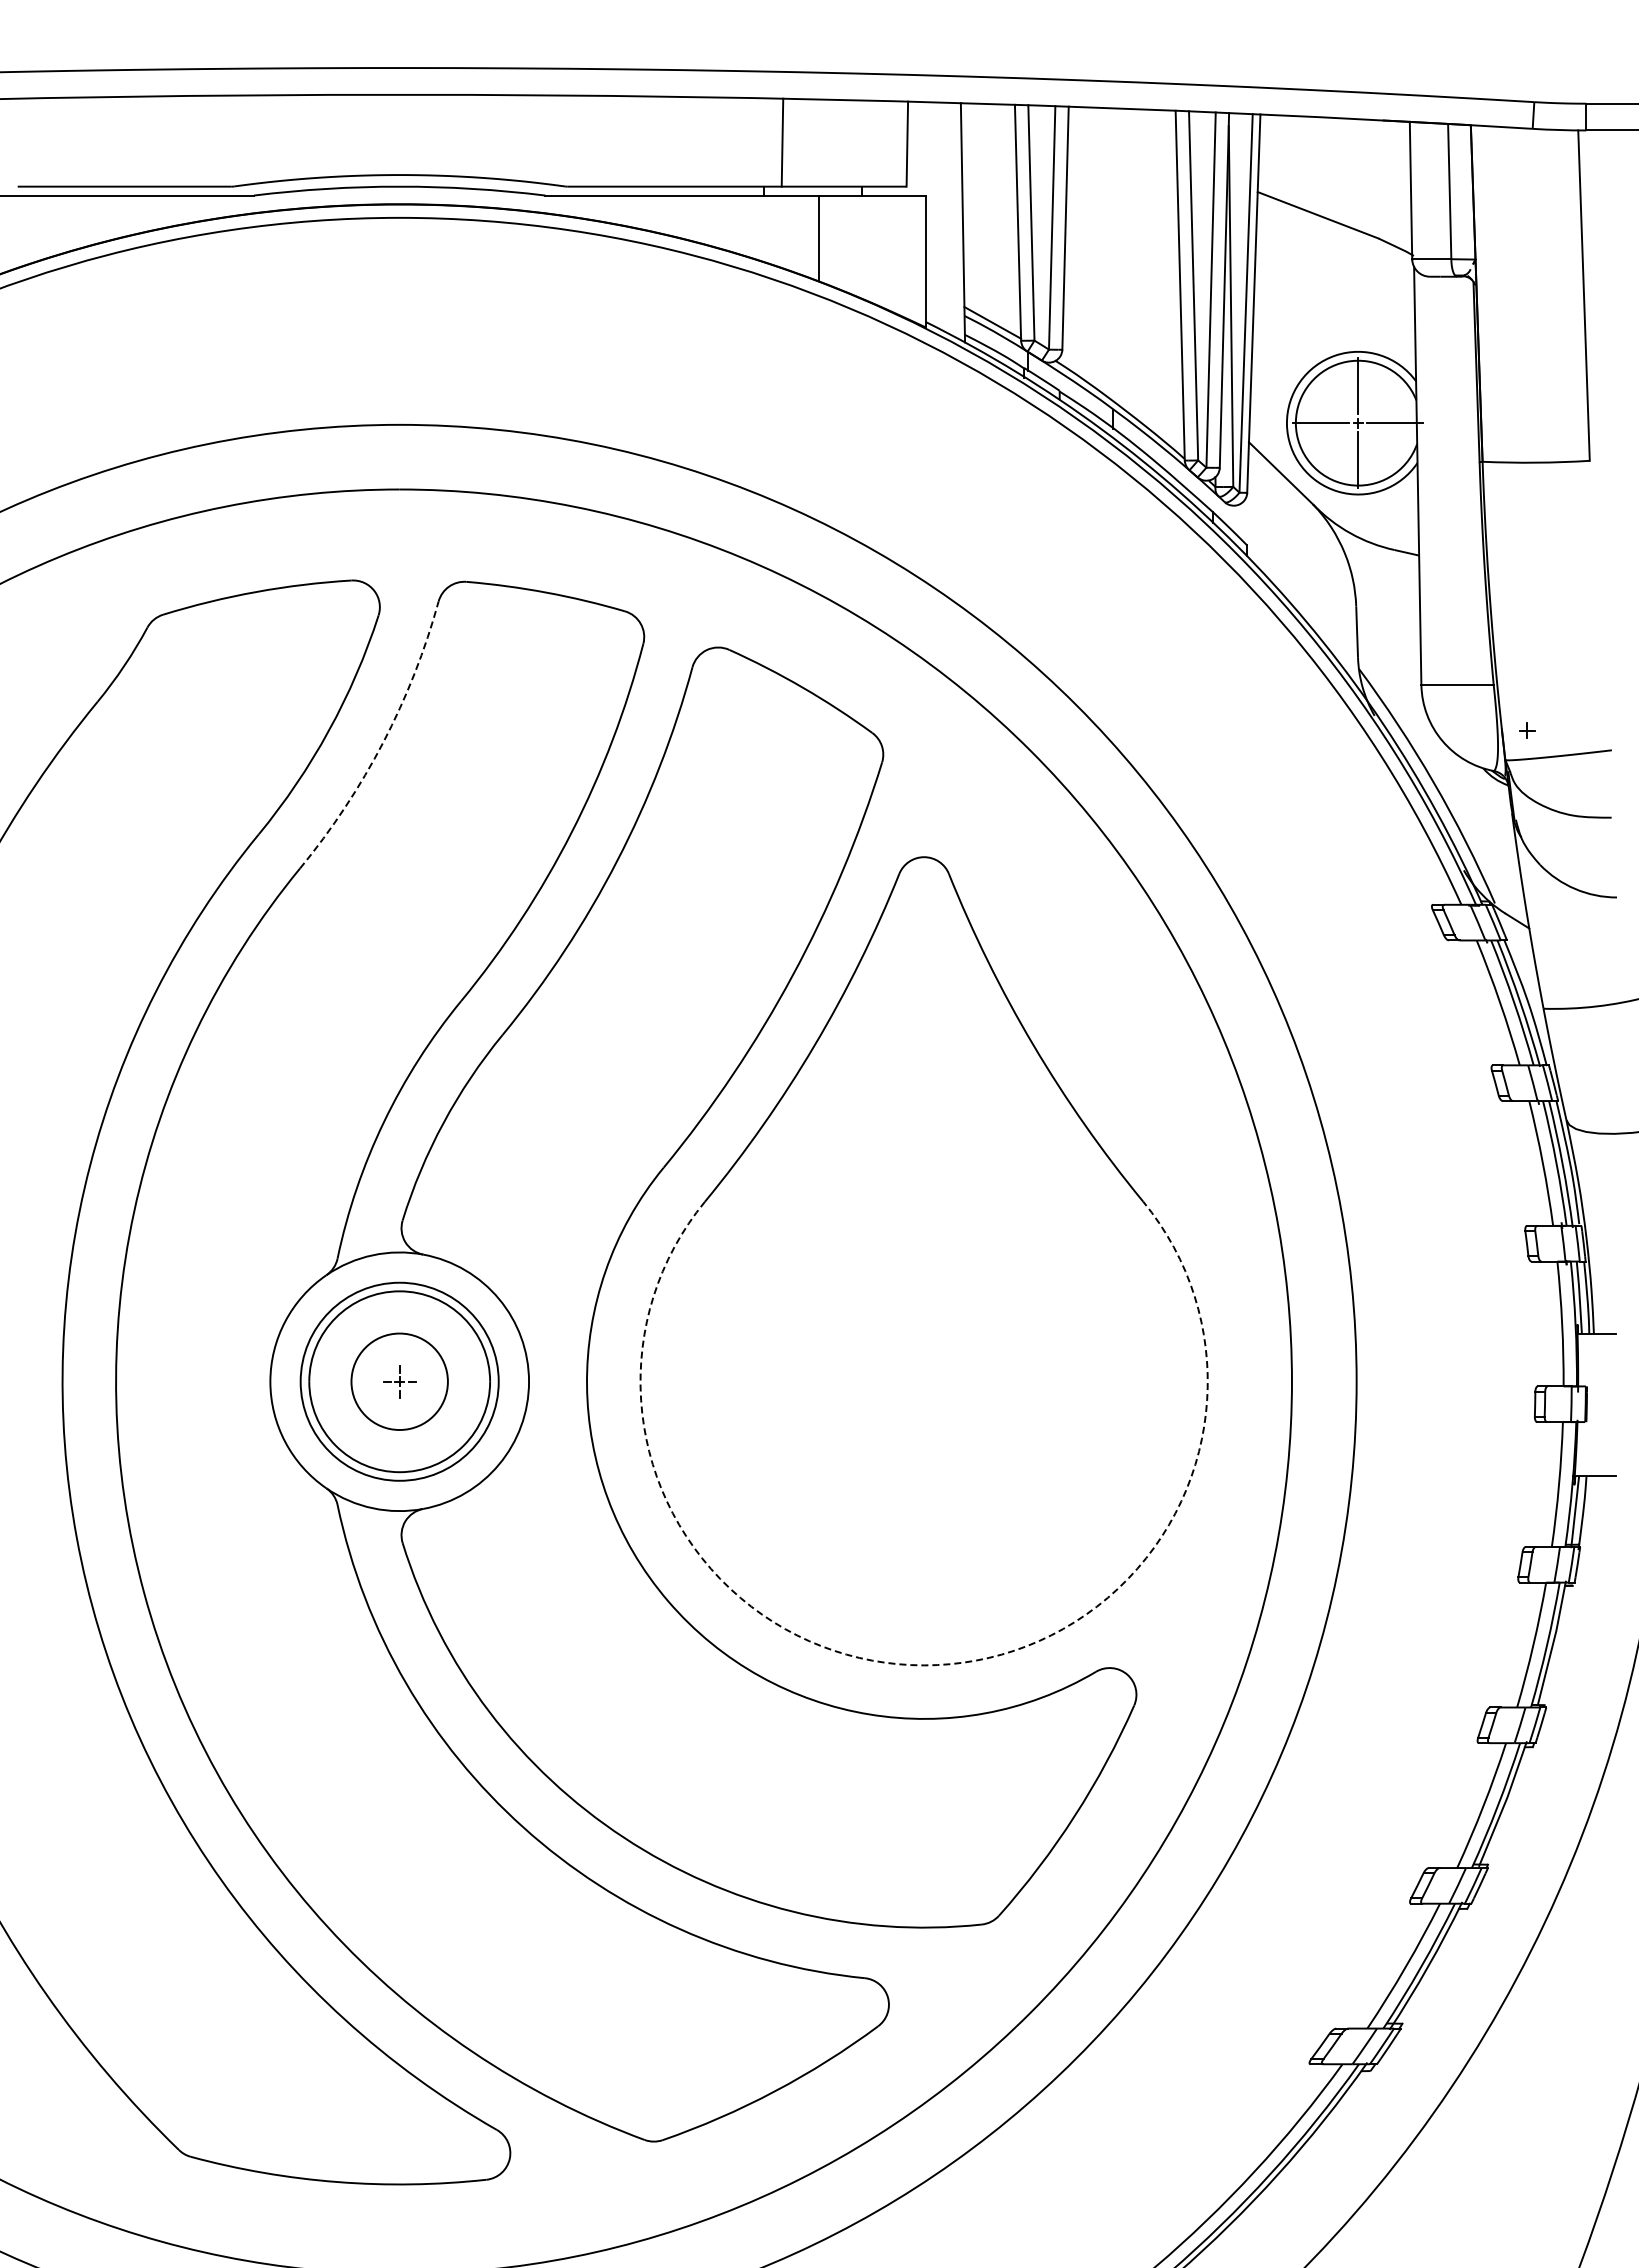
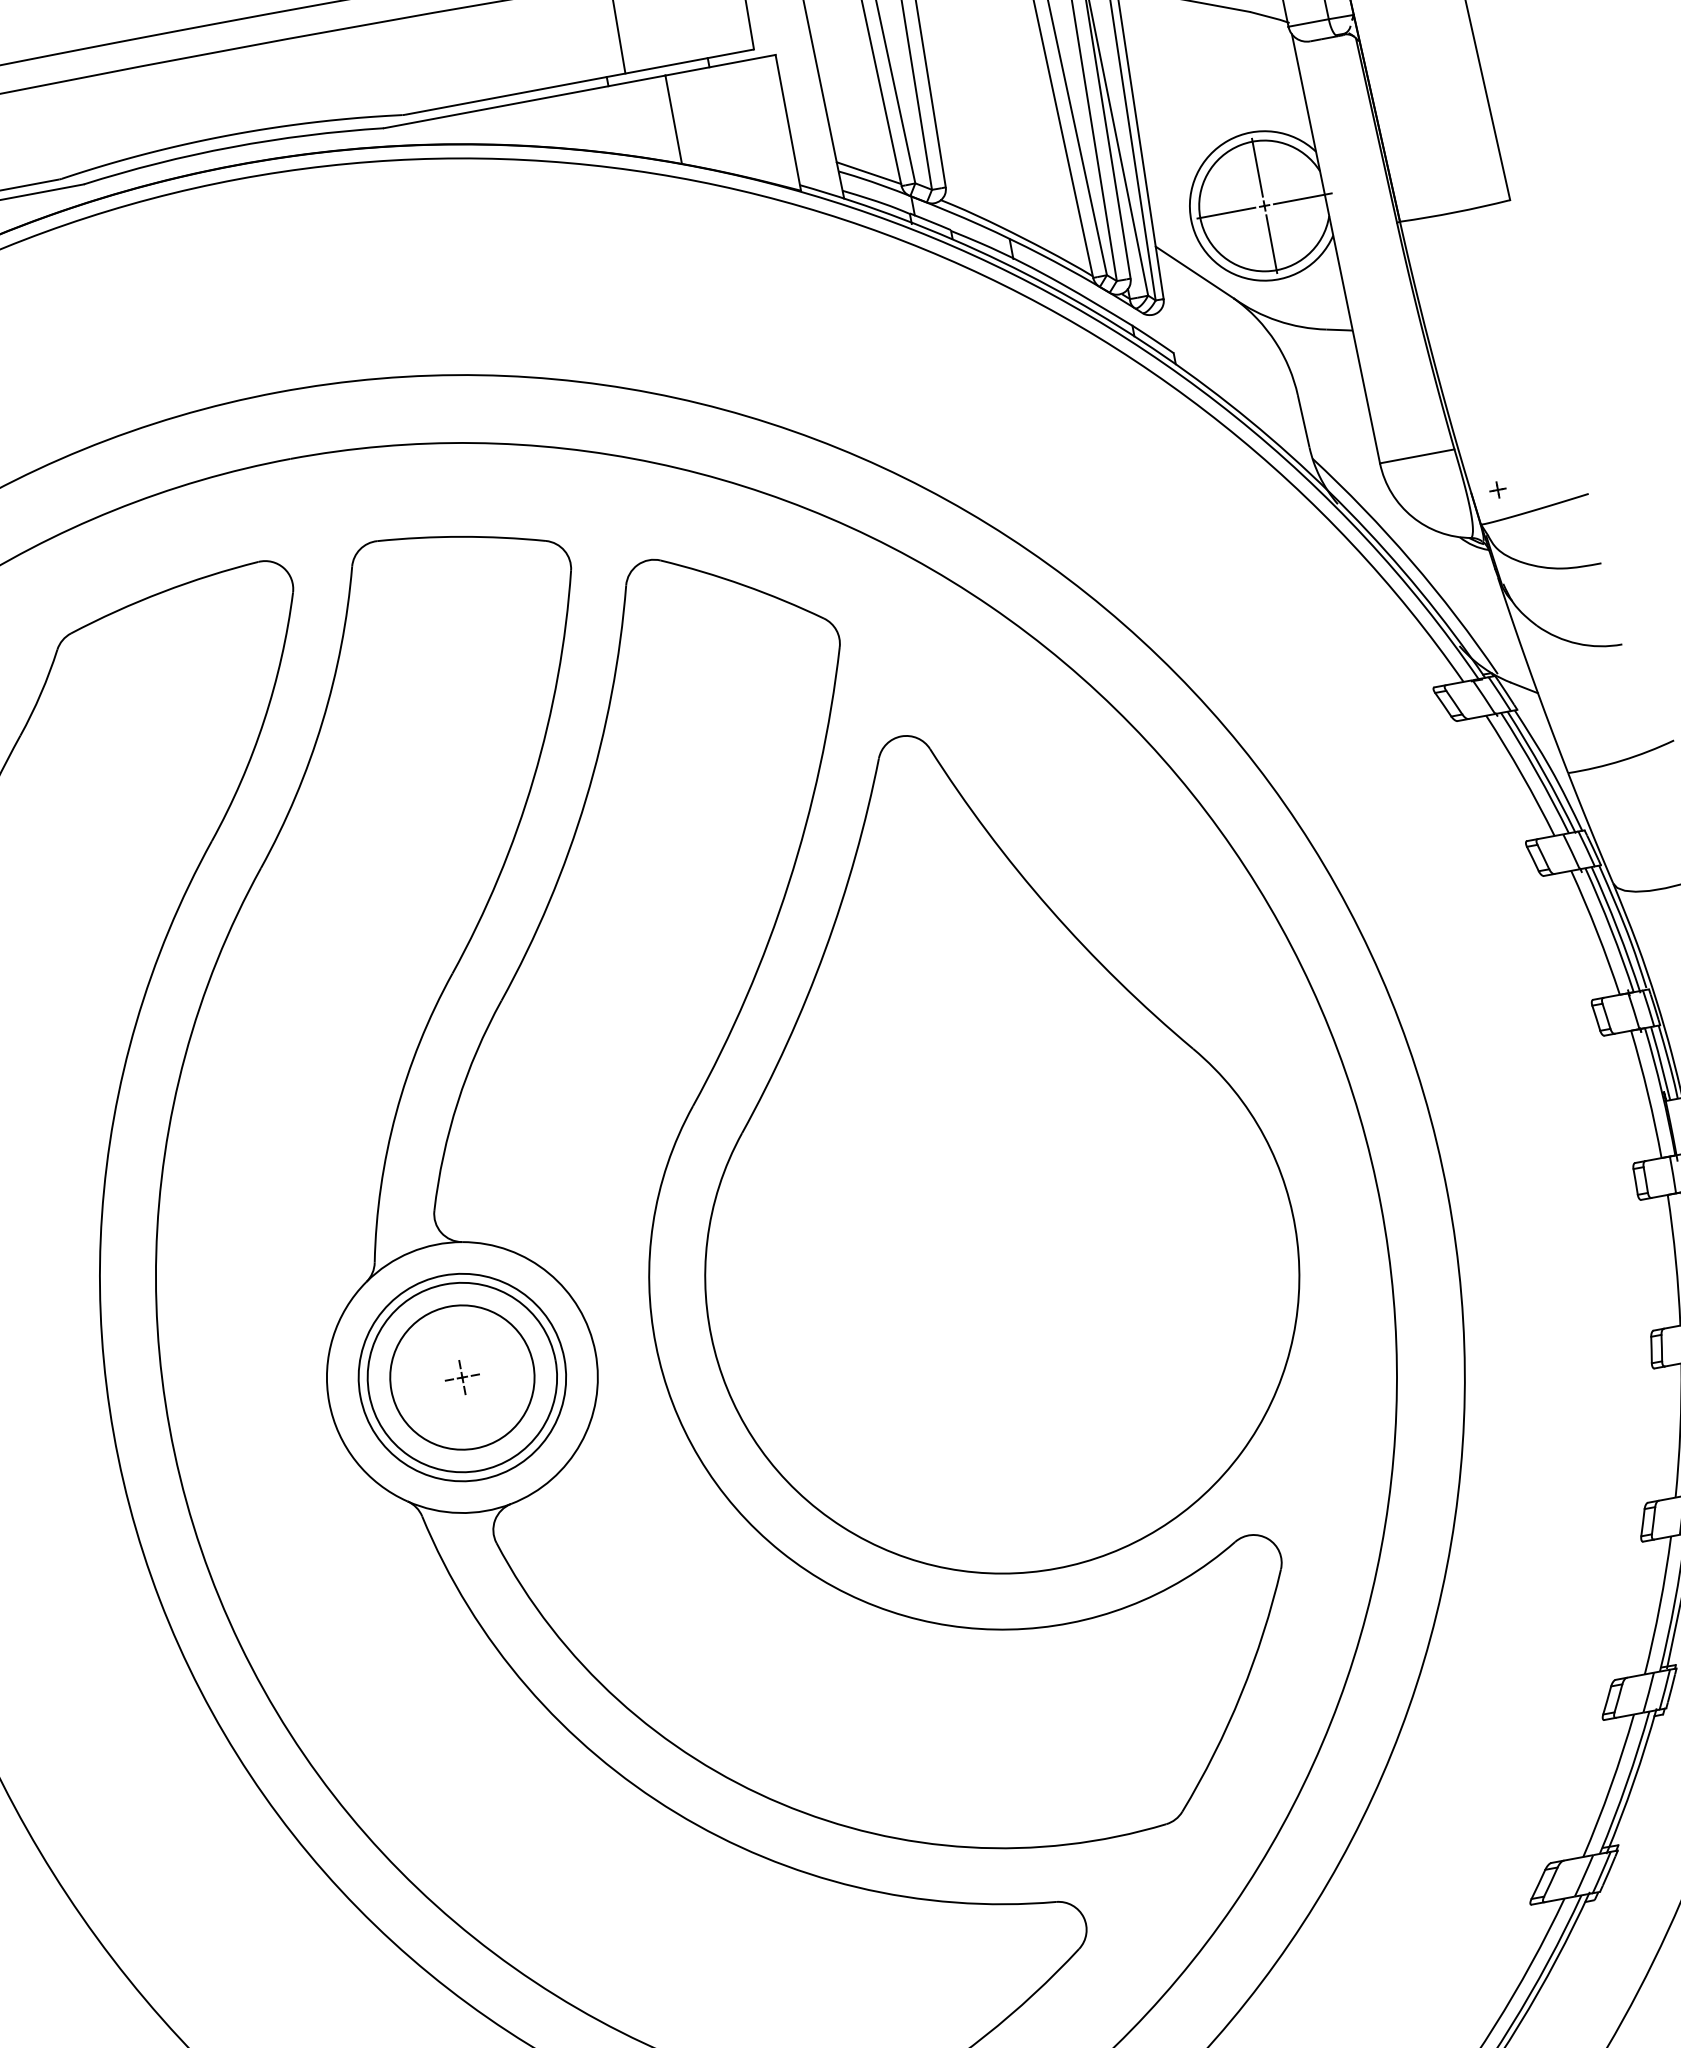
arc: (383, 742) -> (322, 722), dashed -> solid
circle: (399, 1381) -> (462, 1377), size x1.43
arc: (924, 1665) -> (1057, 1568), dashed -> solid

